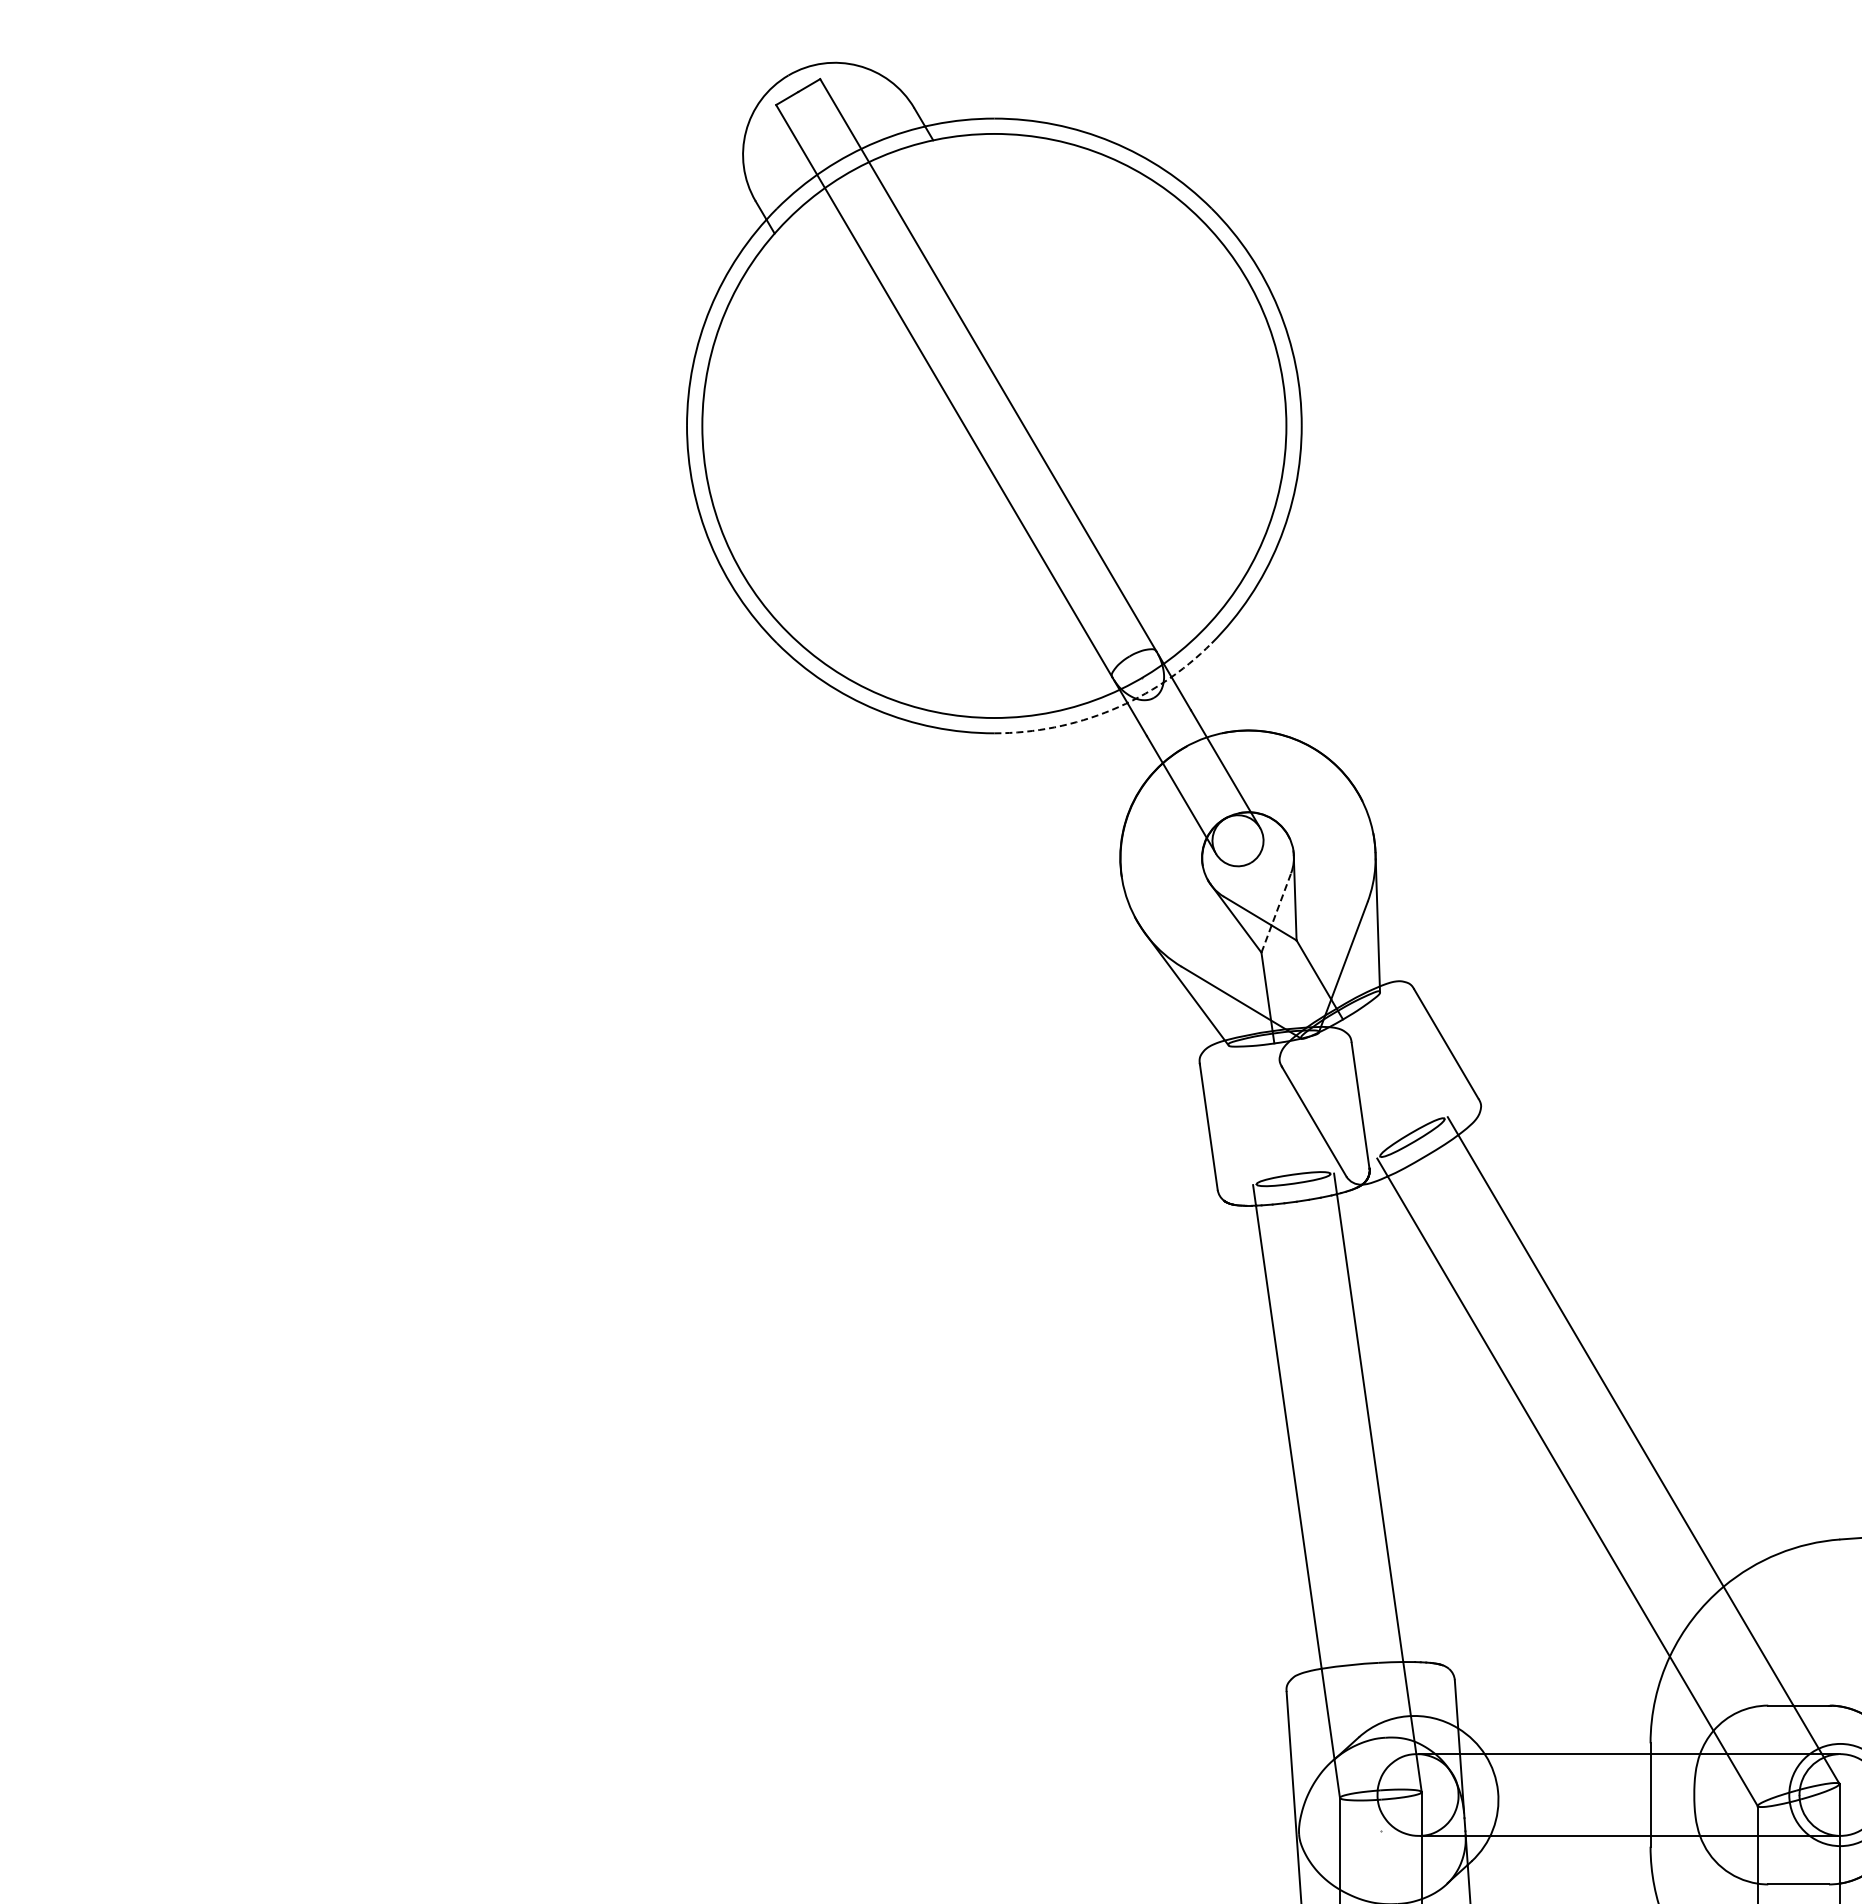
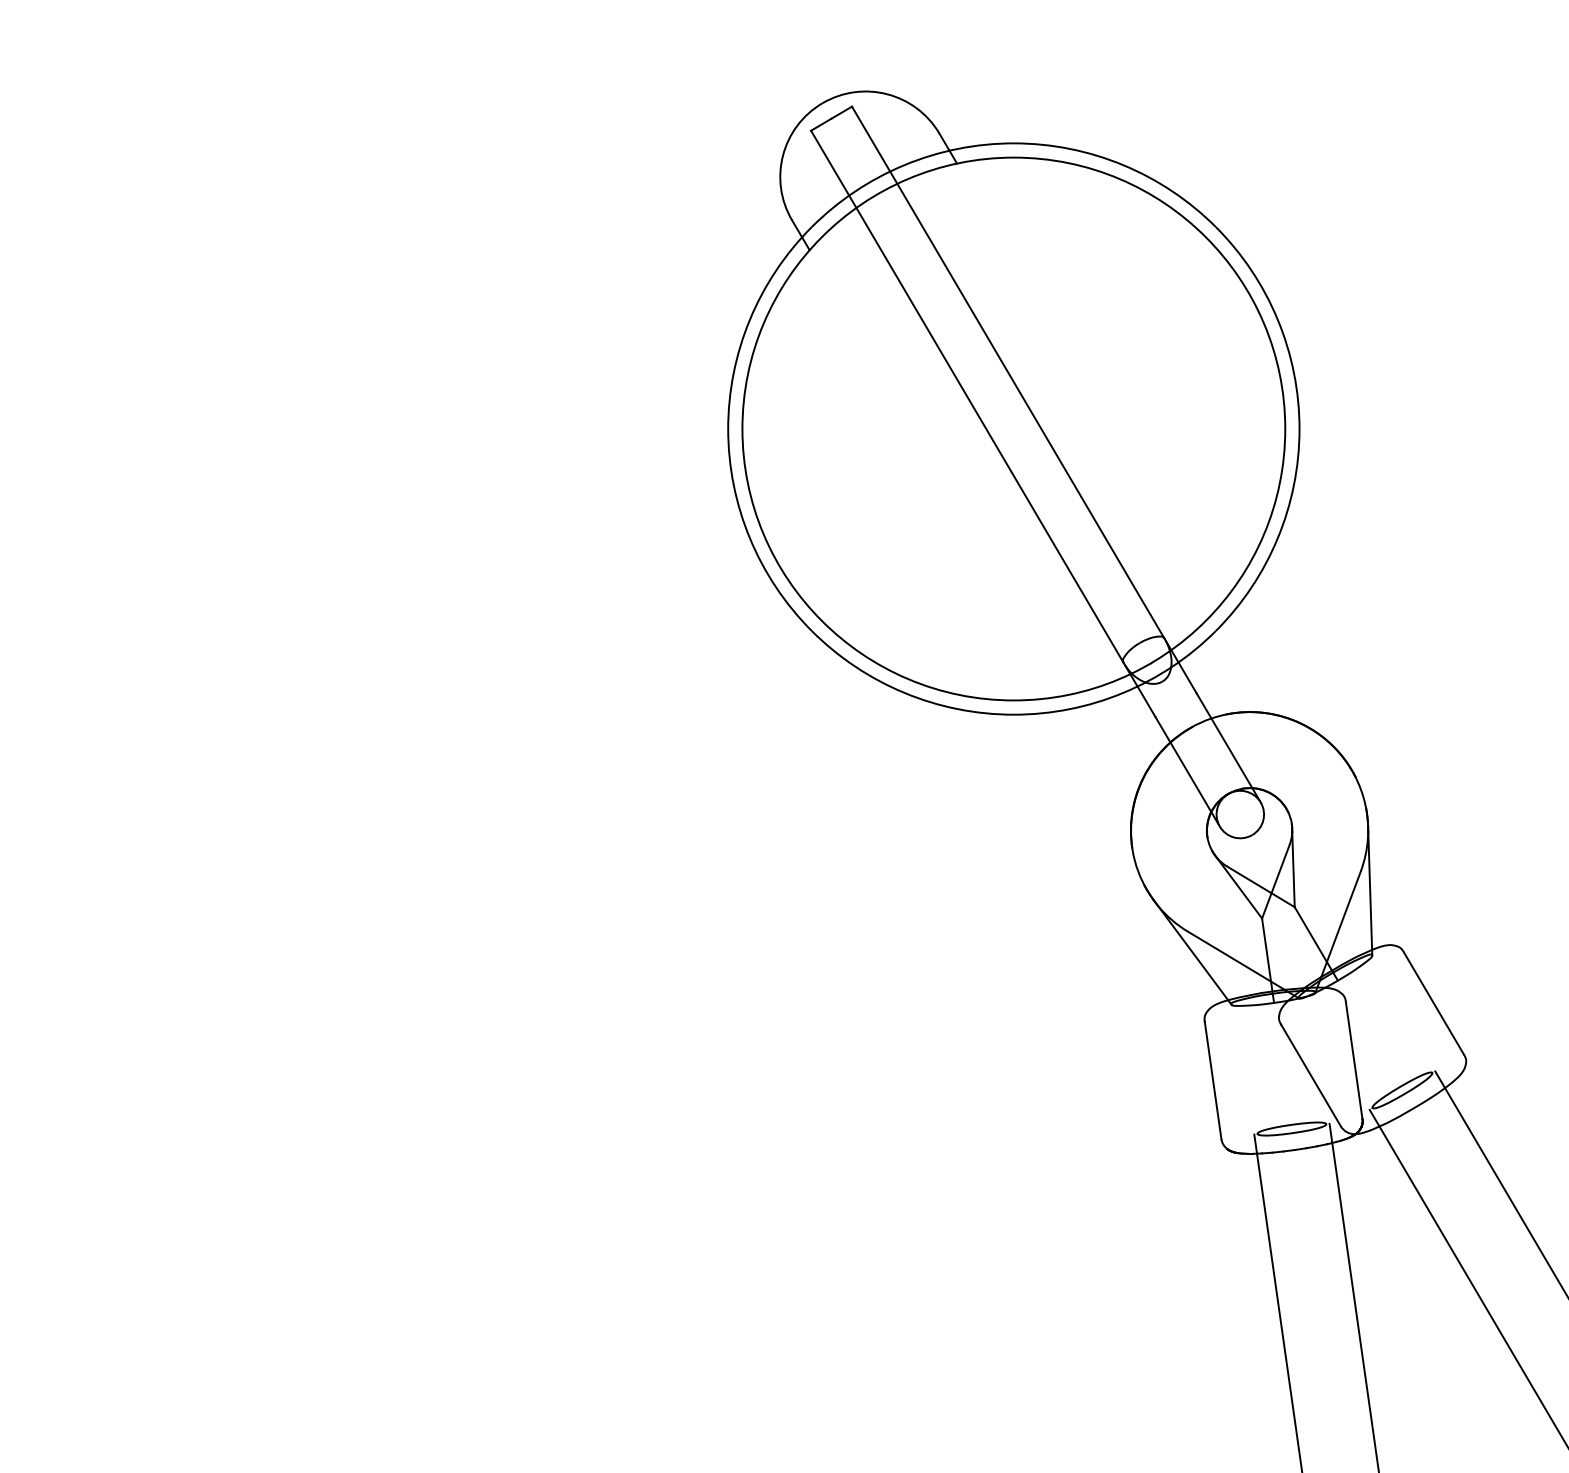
arc: (1112, 709) -> (1123, 692), dashed -> solid
line: (1276, 912) -> (1276, 881), dashed -> solid

